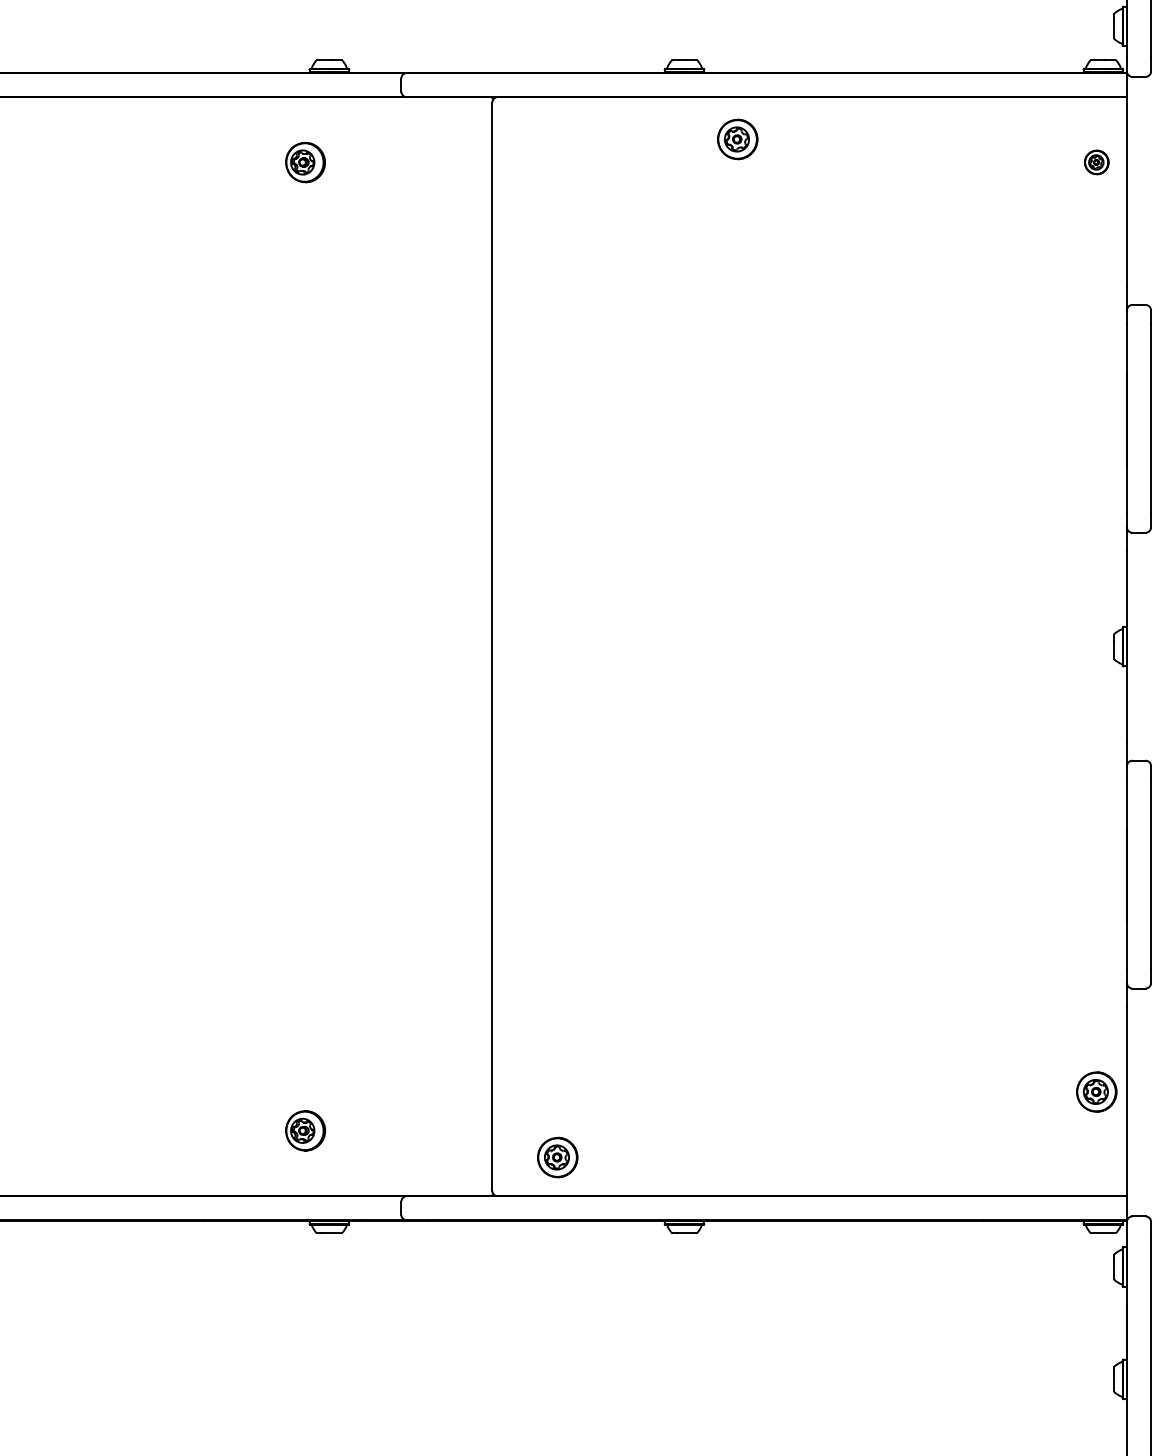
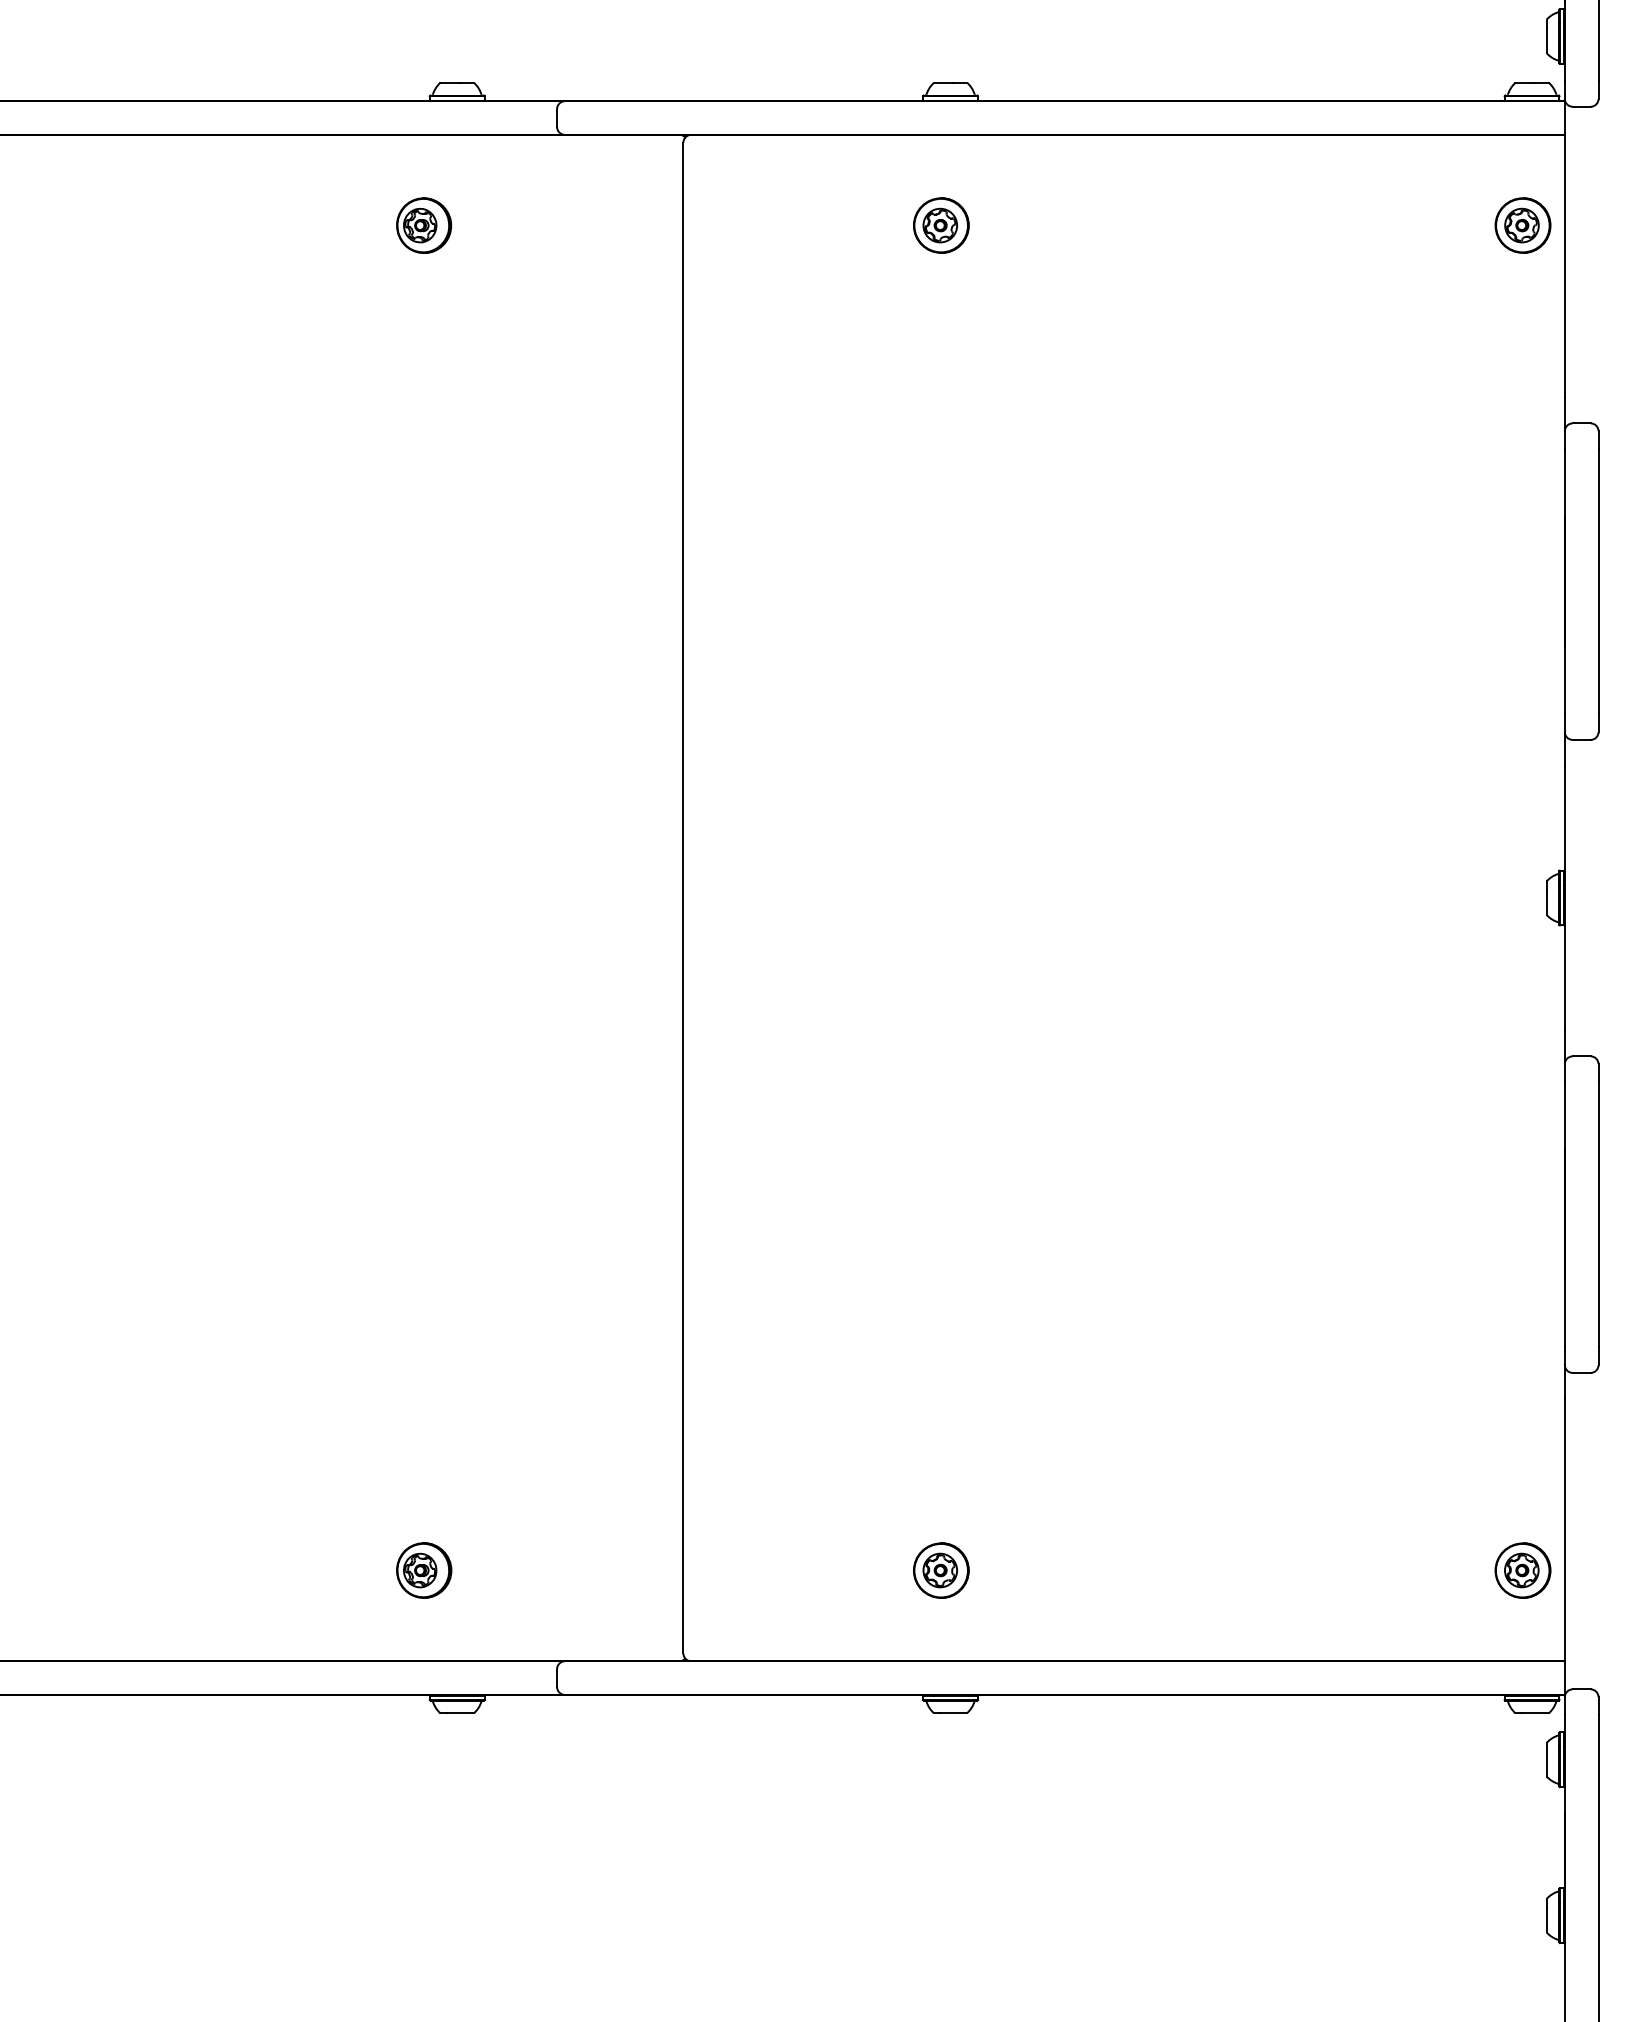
part: (737, 139) -> (941, 225), moved
part: (1096, 162) -> (1522, 225), size x1.67
part: (1096, 1091) -> (1522, 1570), moved
part: (557, 1157) -> (941, 1570), moved

